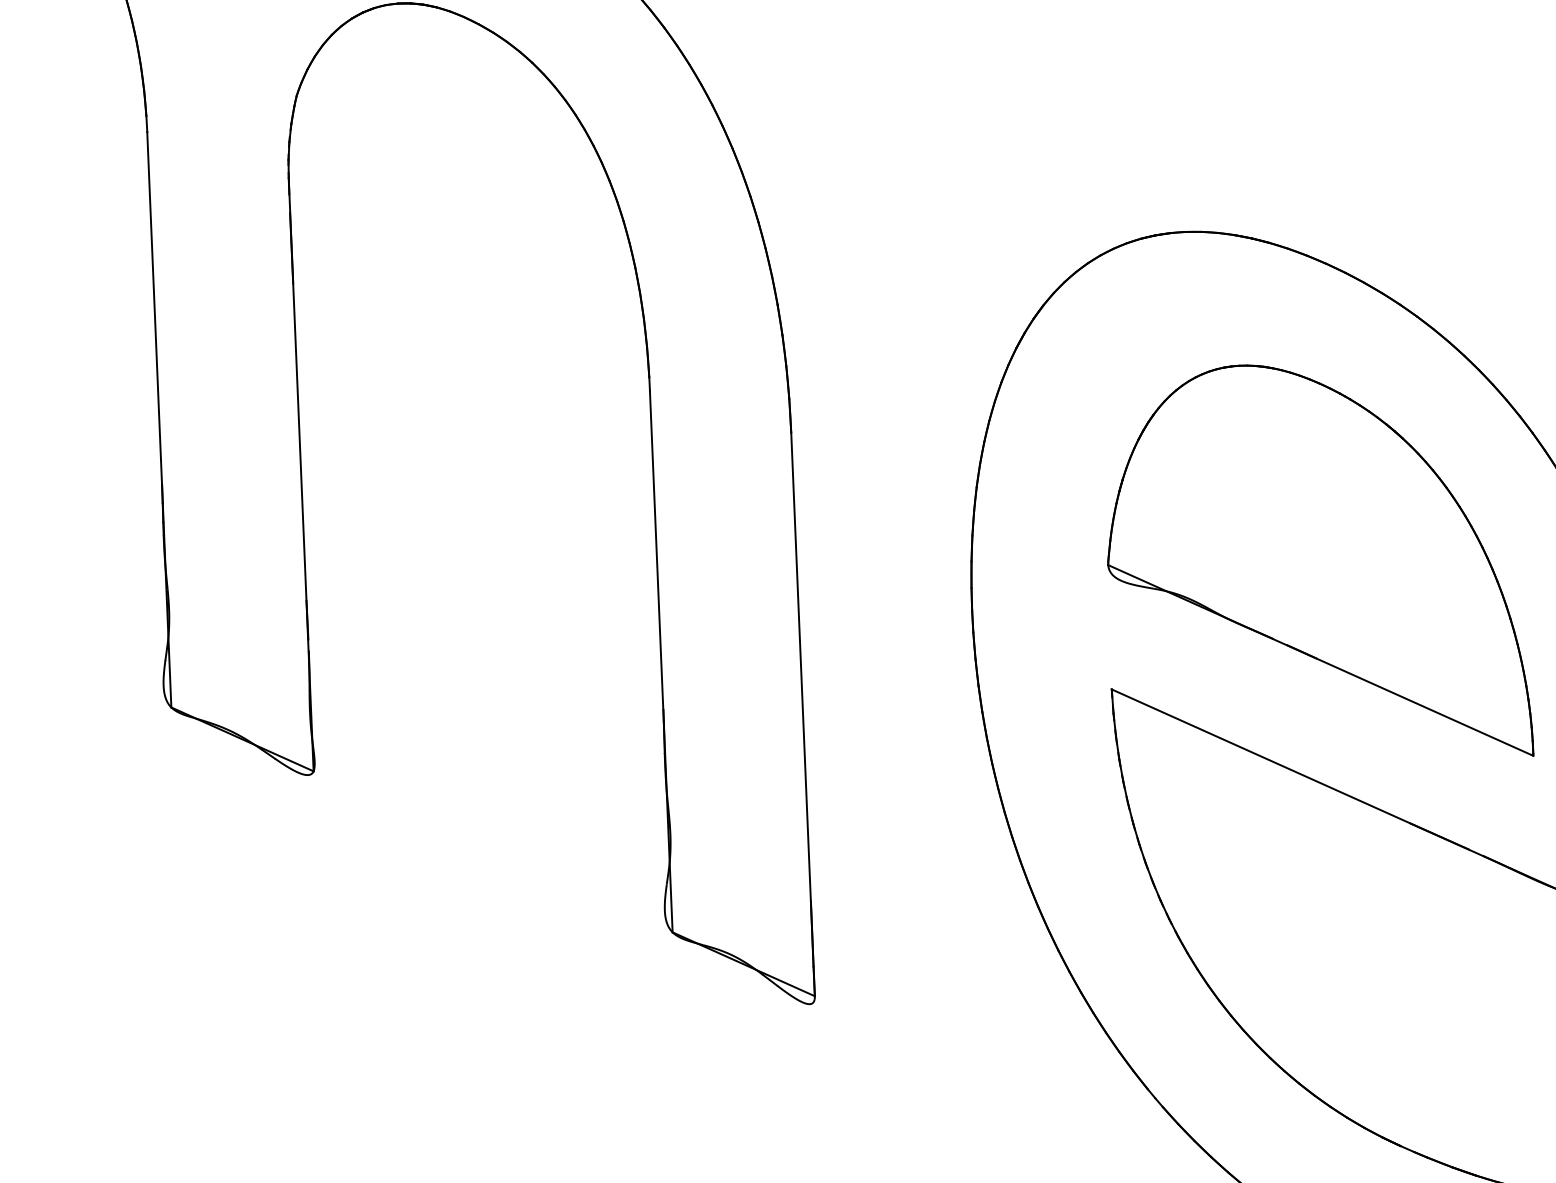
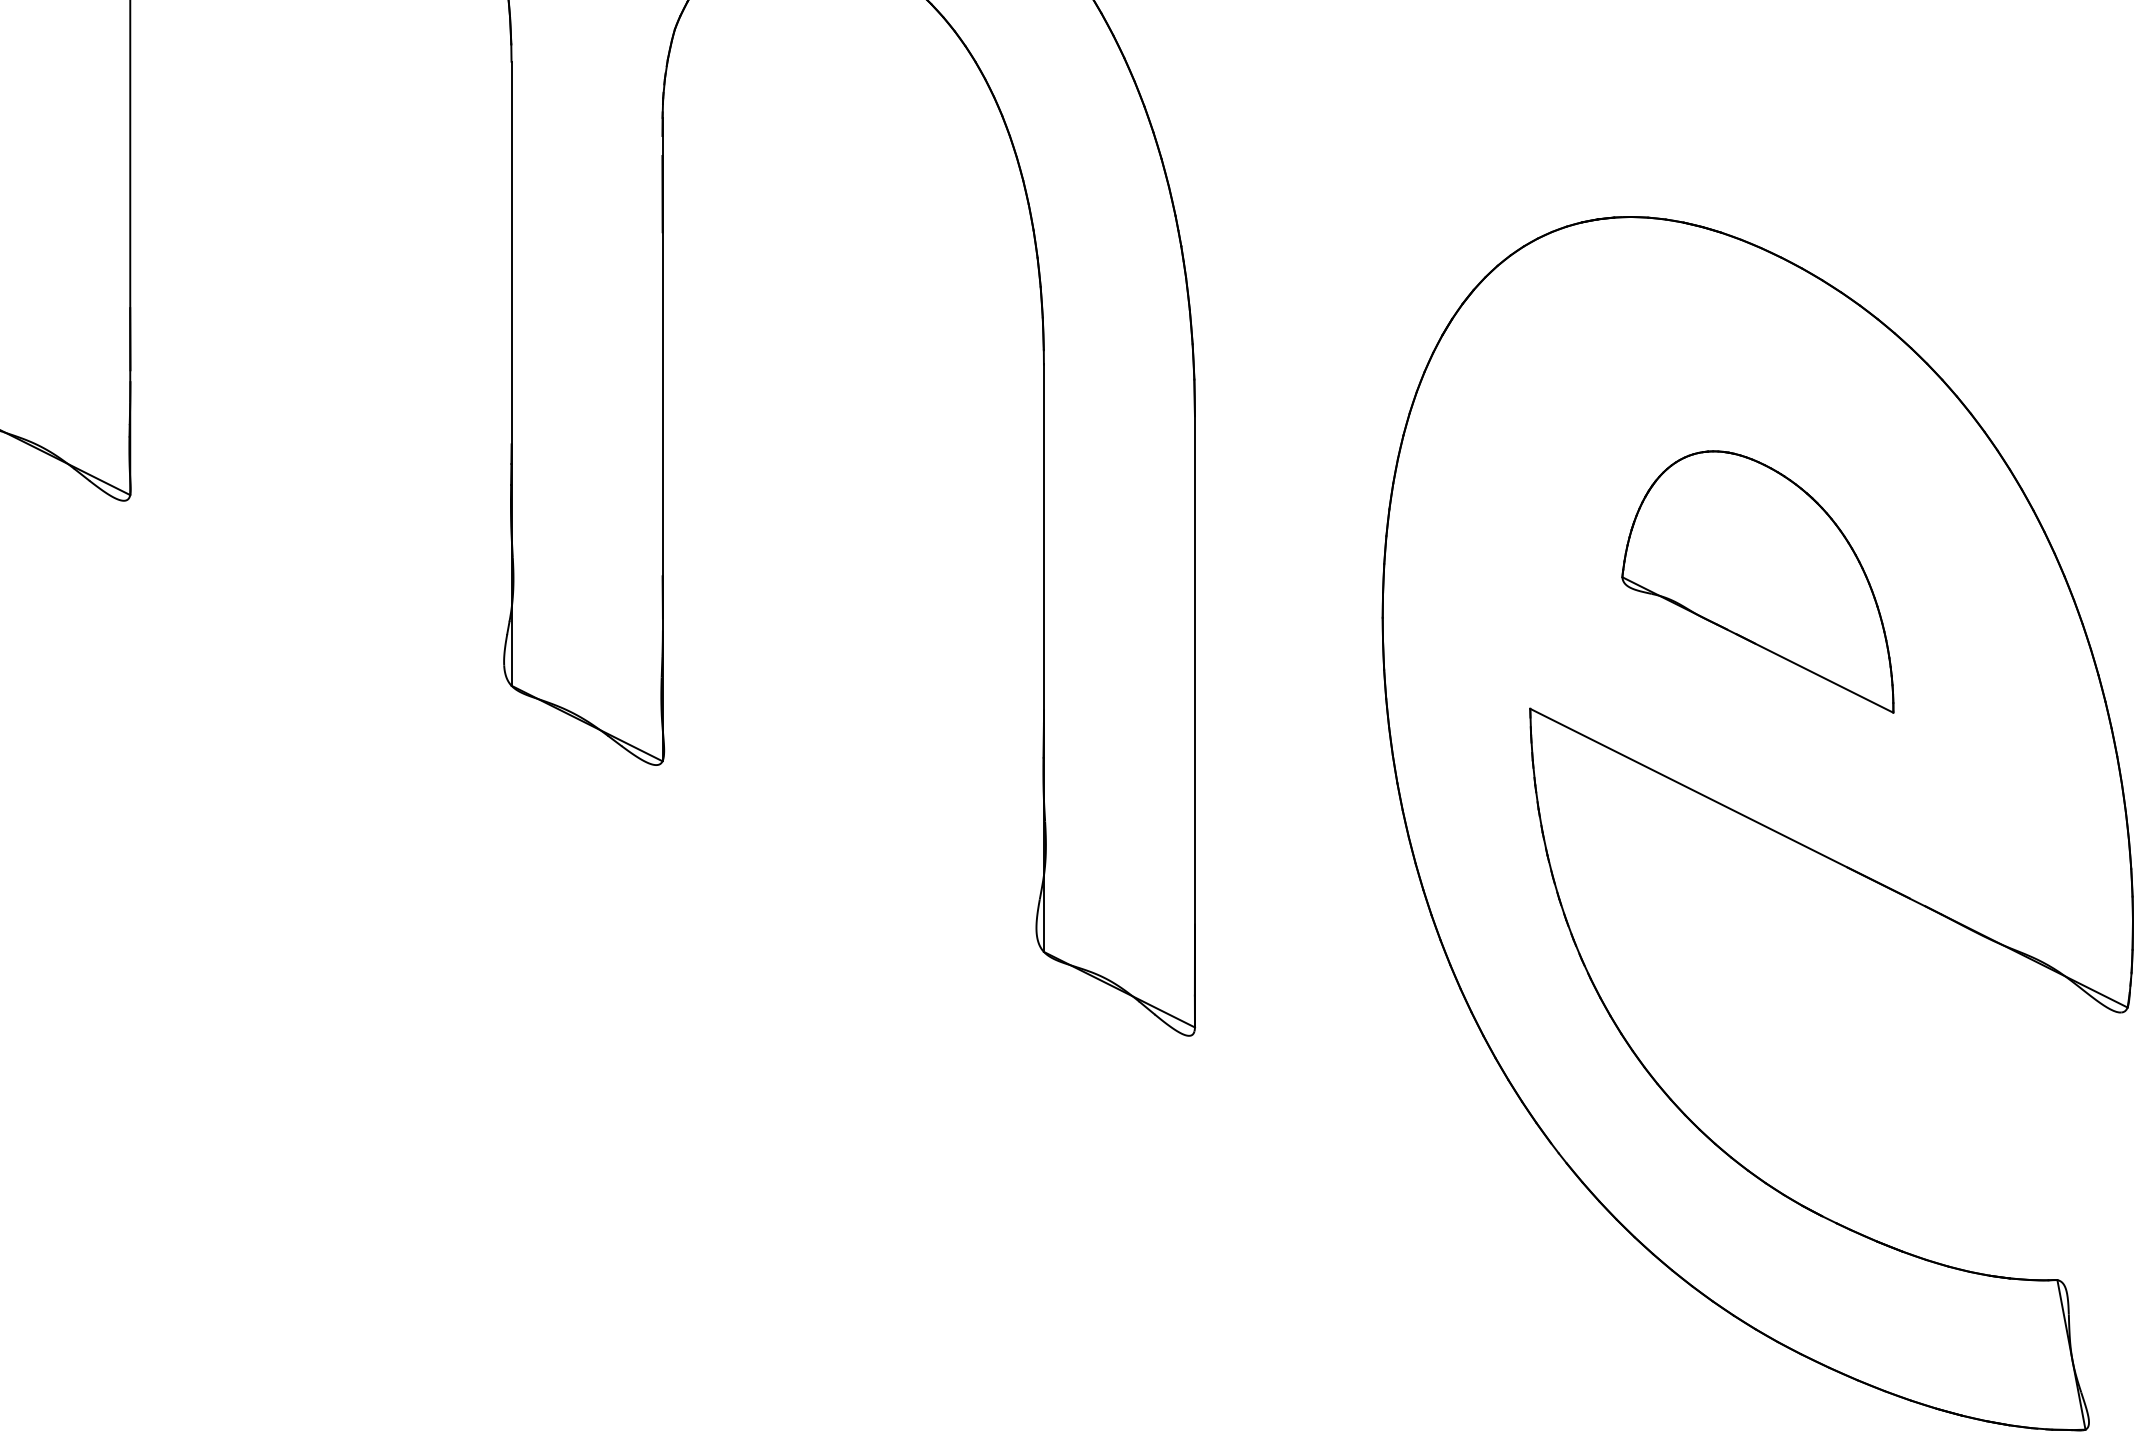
part: (1316, 563) -> (1757, 581), size x0.6

